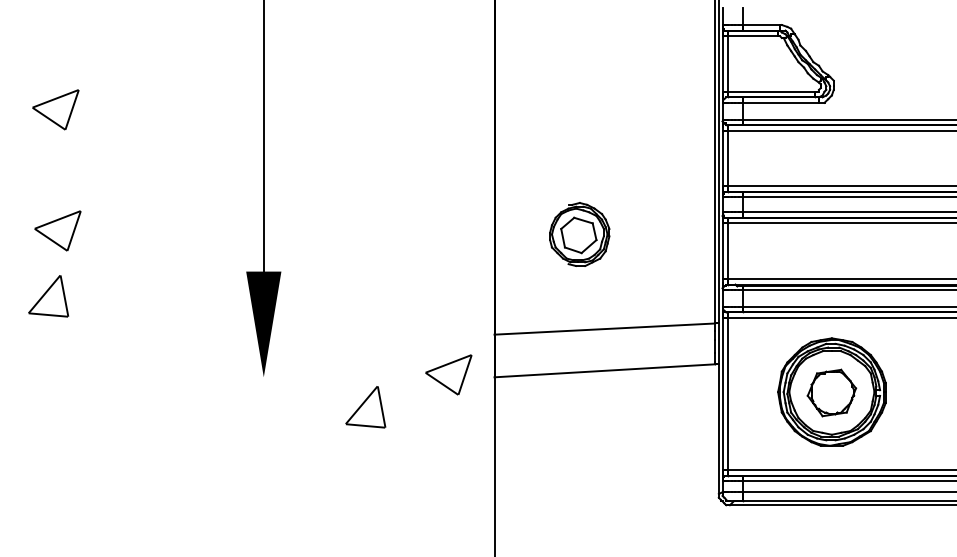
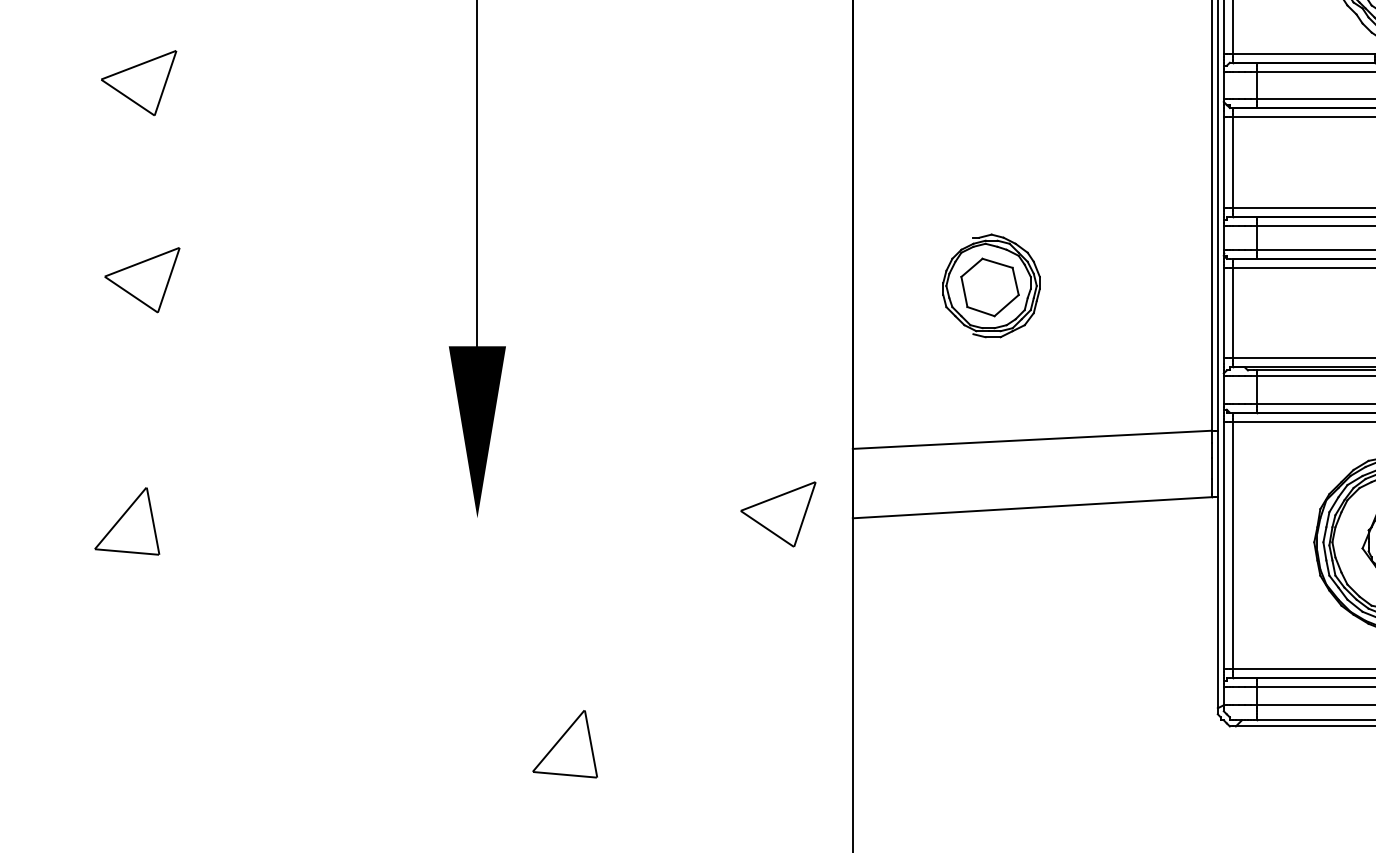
part: (48, 296) -> (127, 521), moved
part: (365, 407) -> (564, 744), moved

